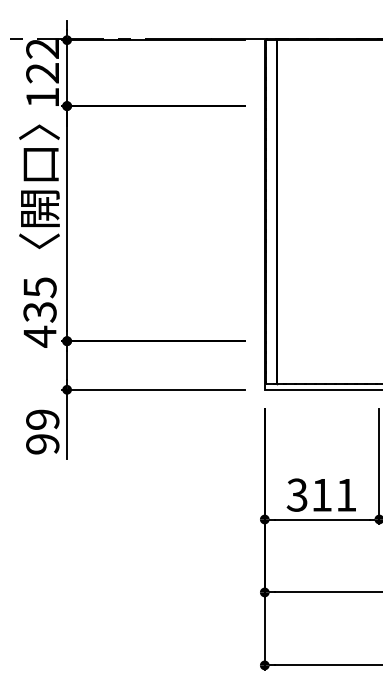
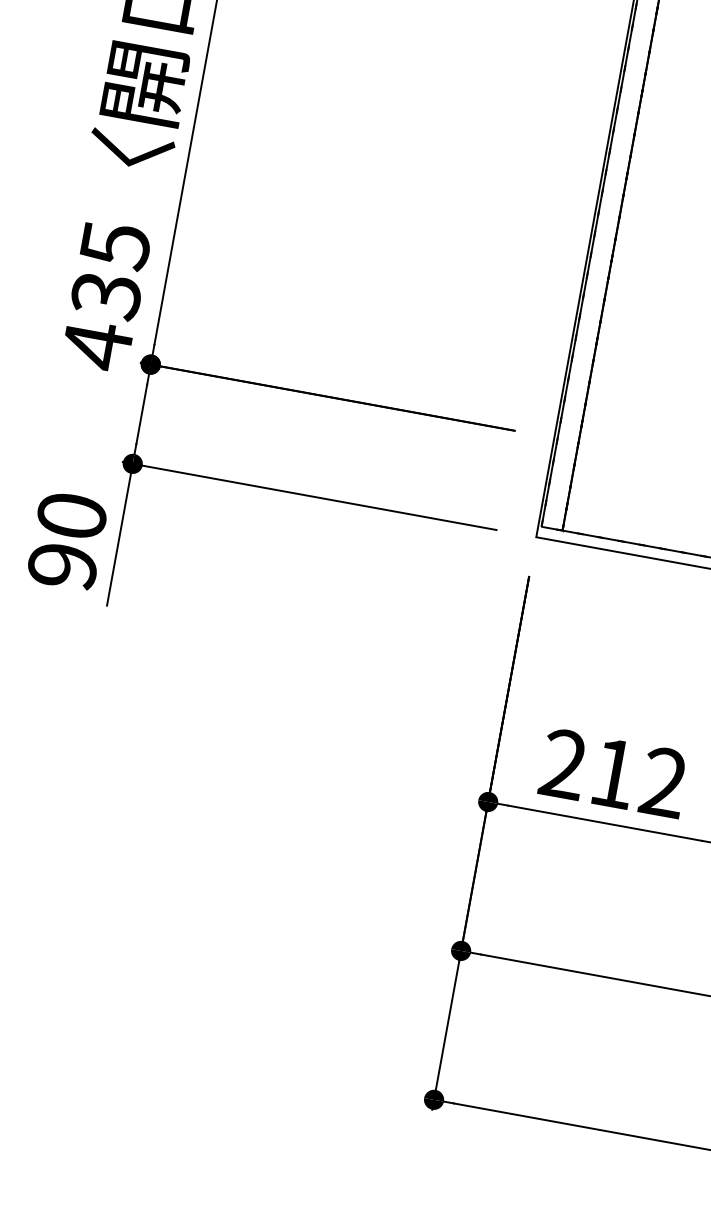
text: (42, 419) -> (71, 515), 99 -> 90
text: (321, 494) -> (613, 771), 311 -> 212

